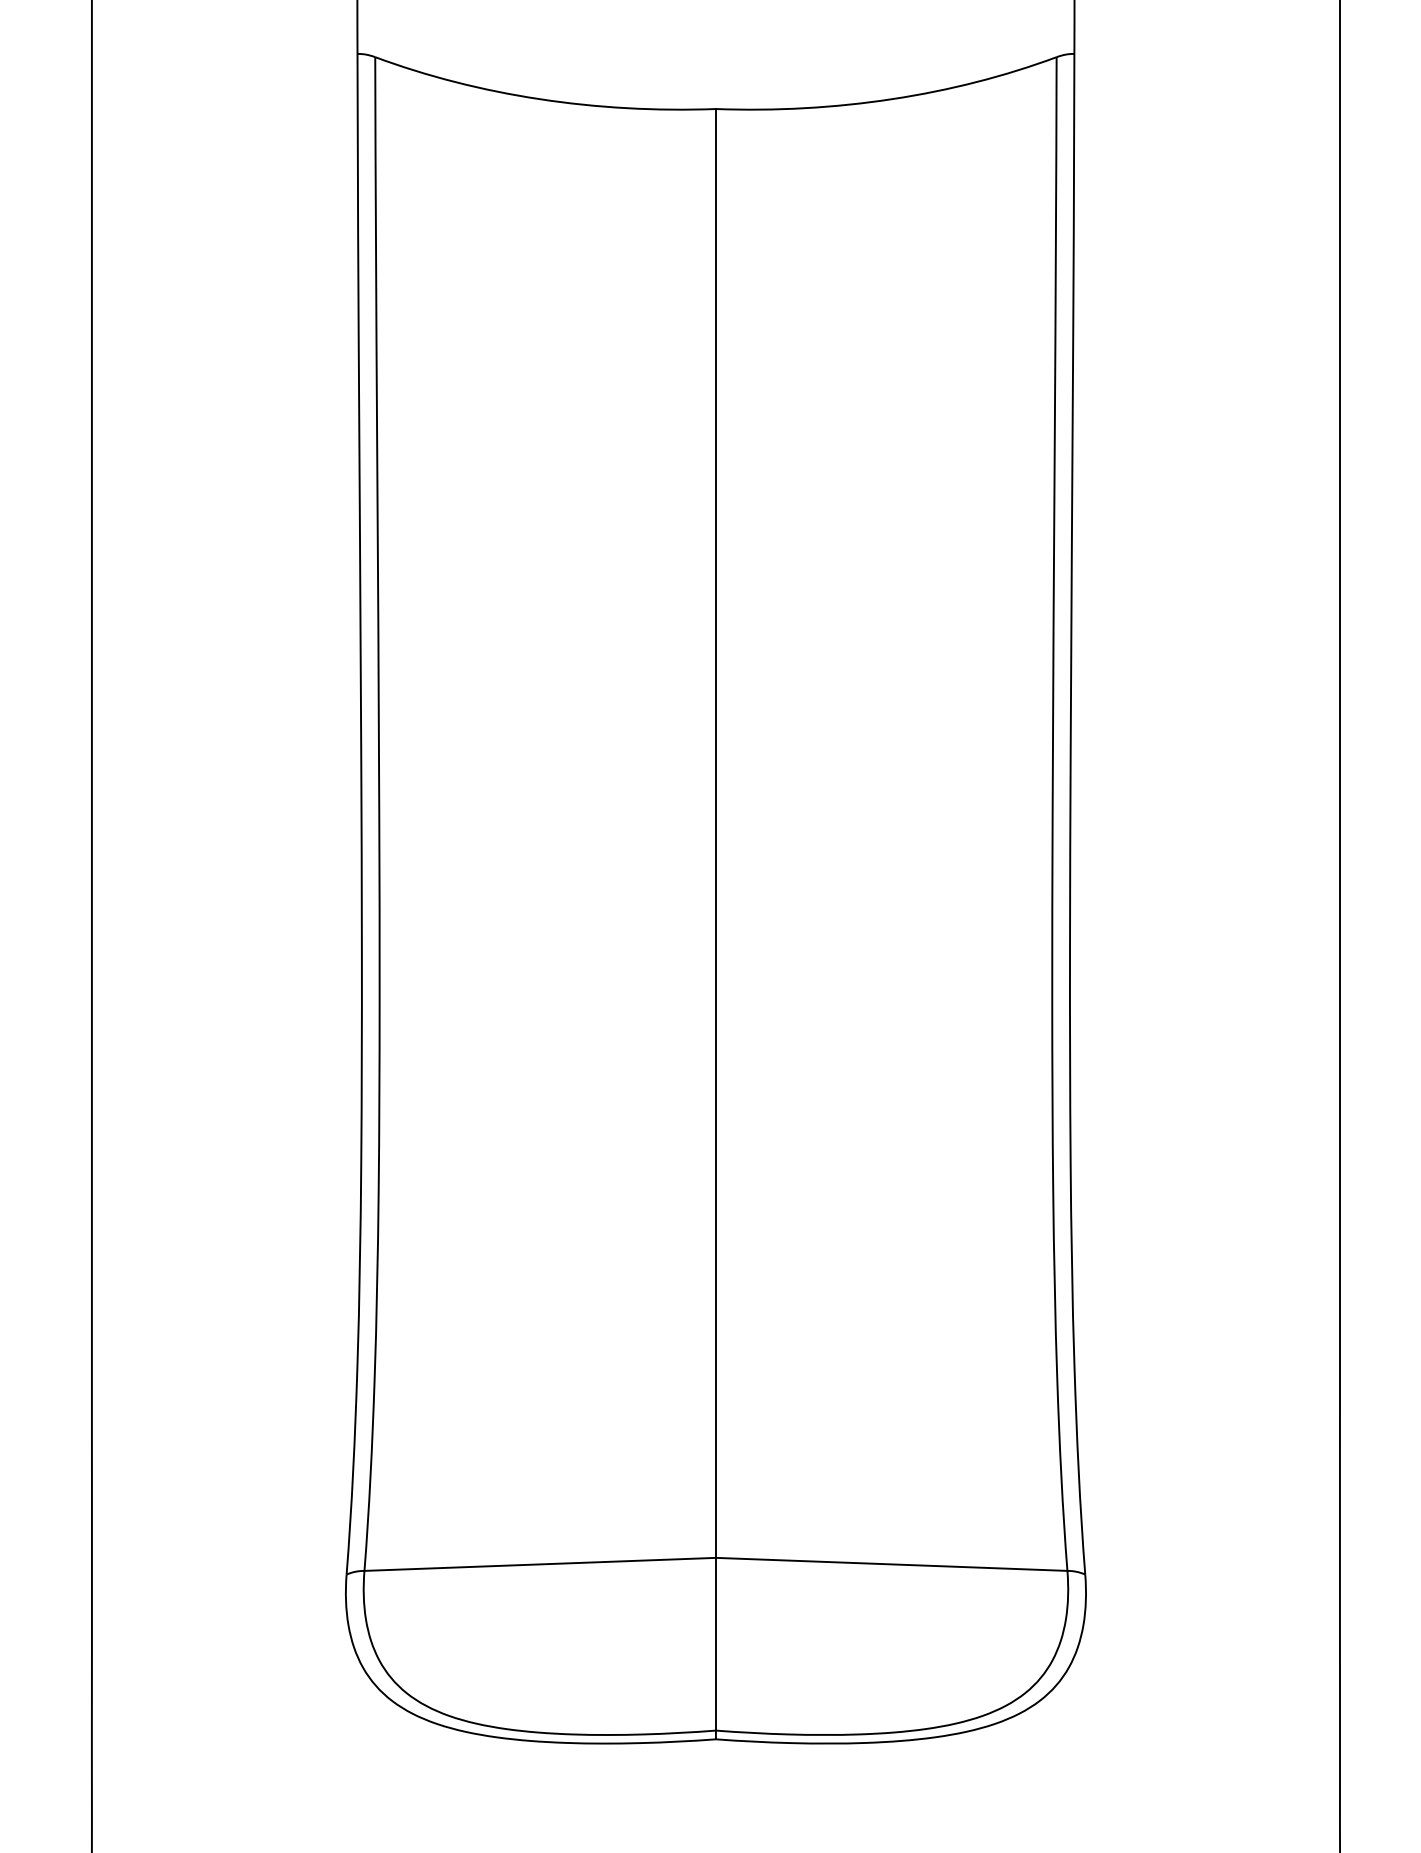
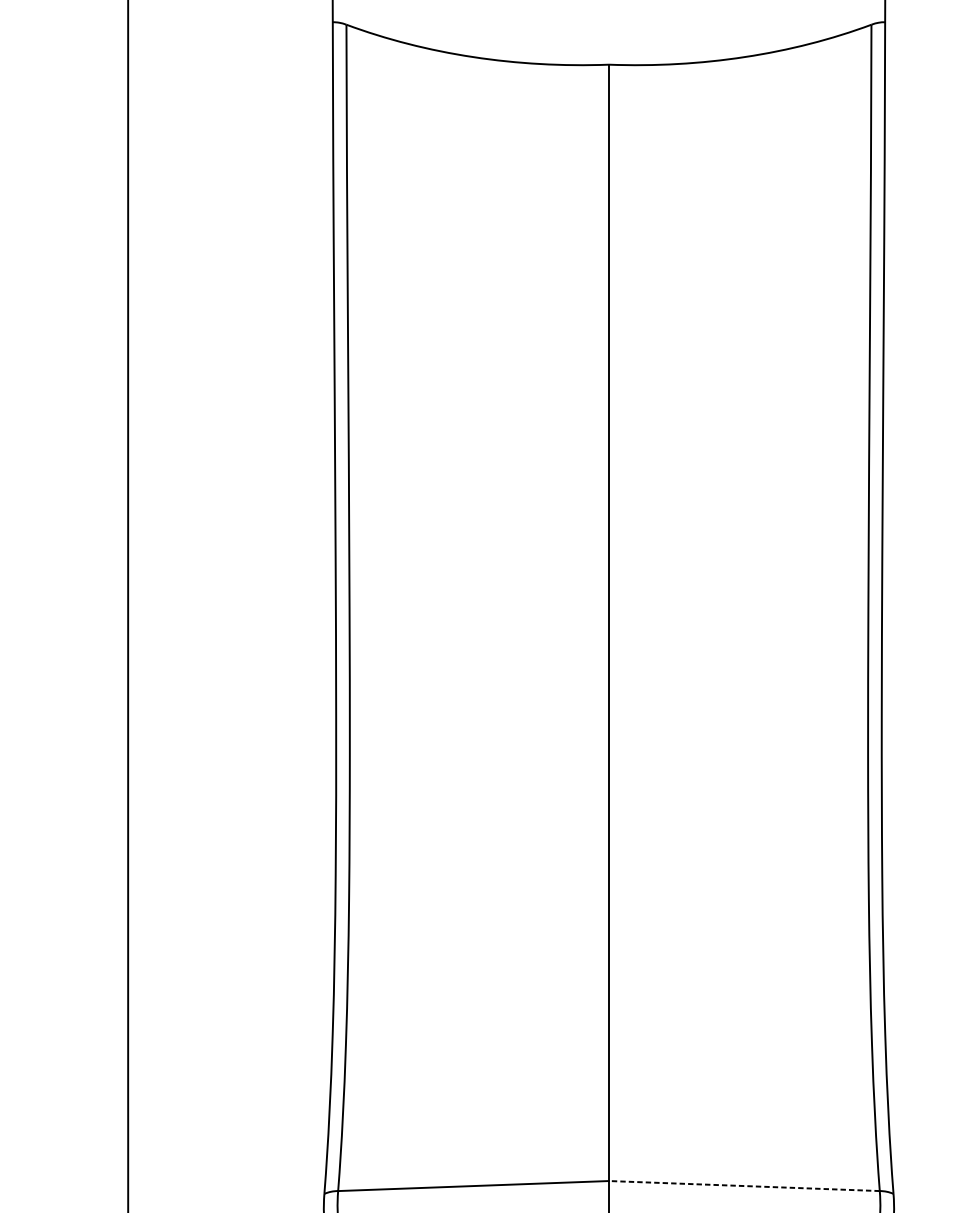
line: (891, 1564) -> (744, 1186), solid -> dashed

